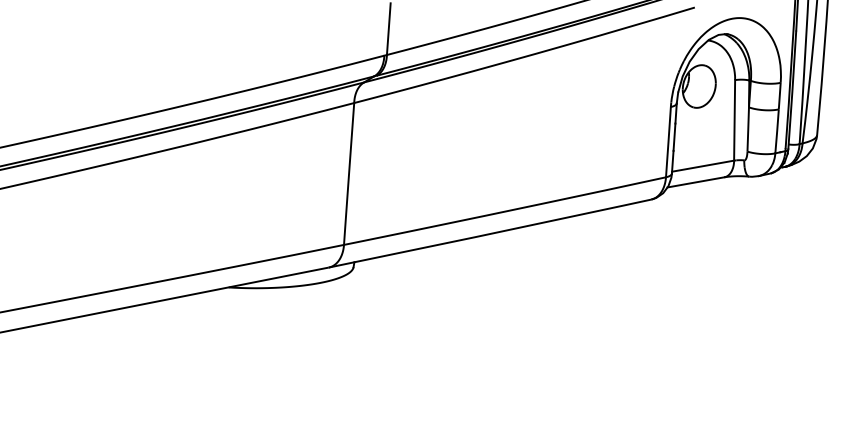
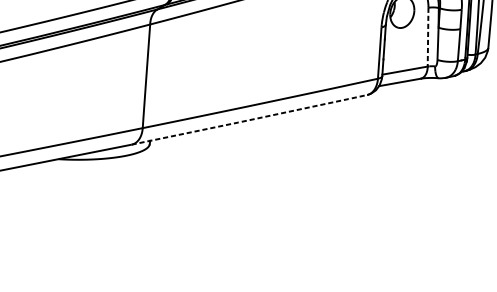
line: (734, 120) -> (427, 37), solid -> dashed
line: (490, 233) -> (249, 119), solid -> dashed

